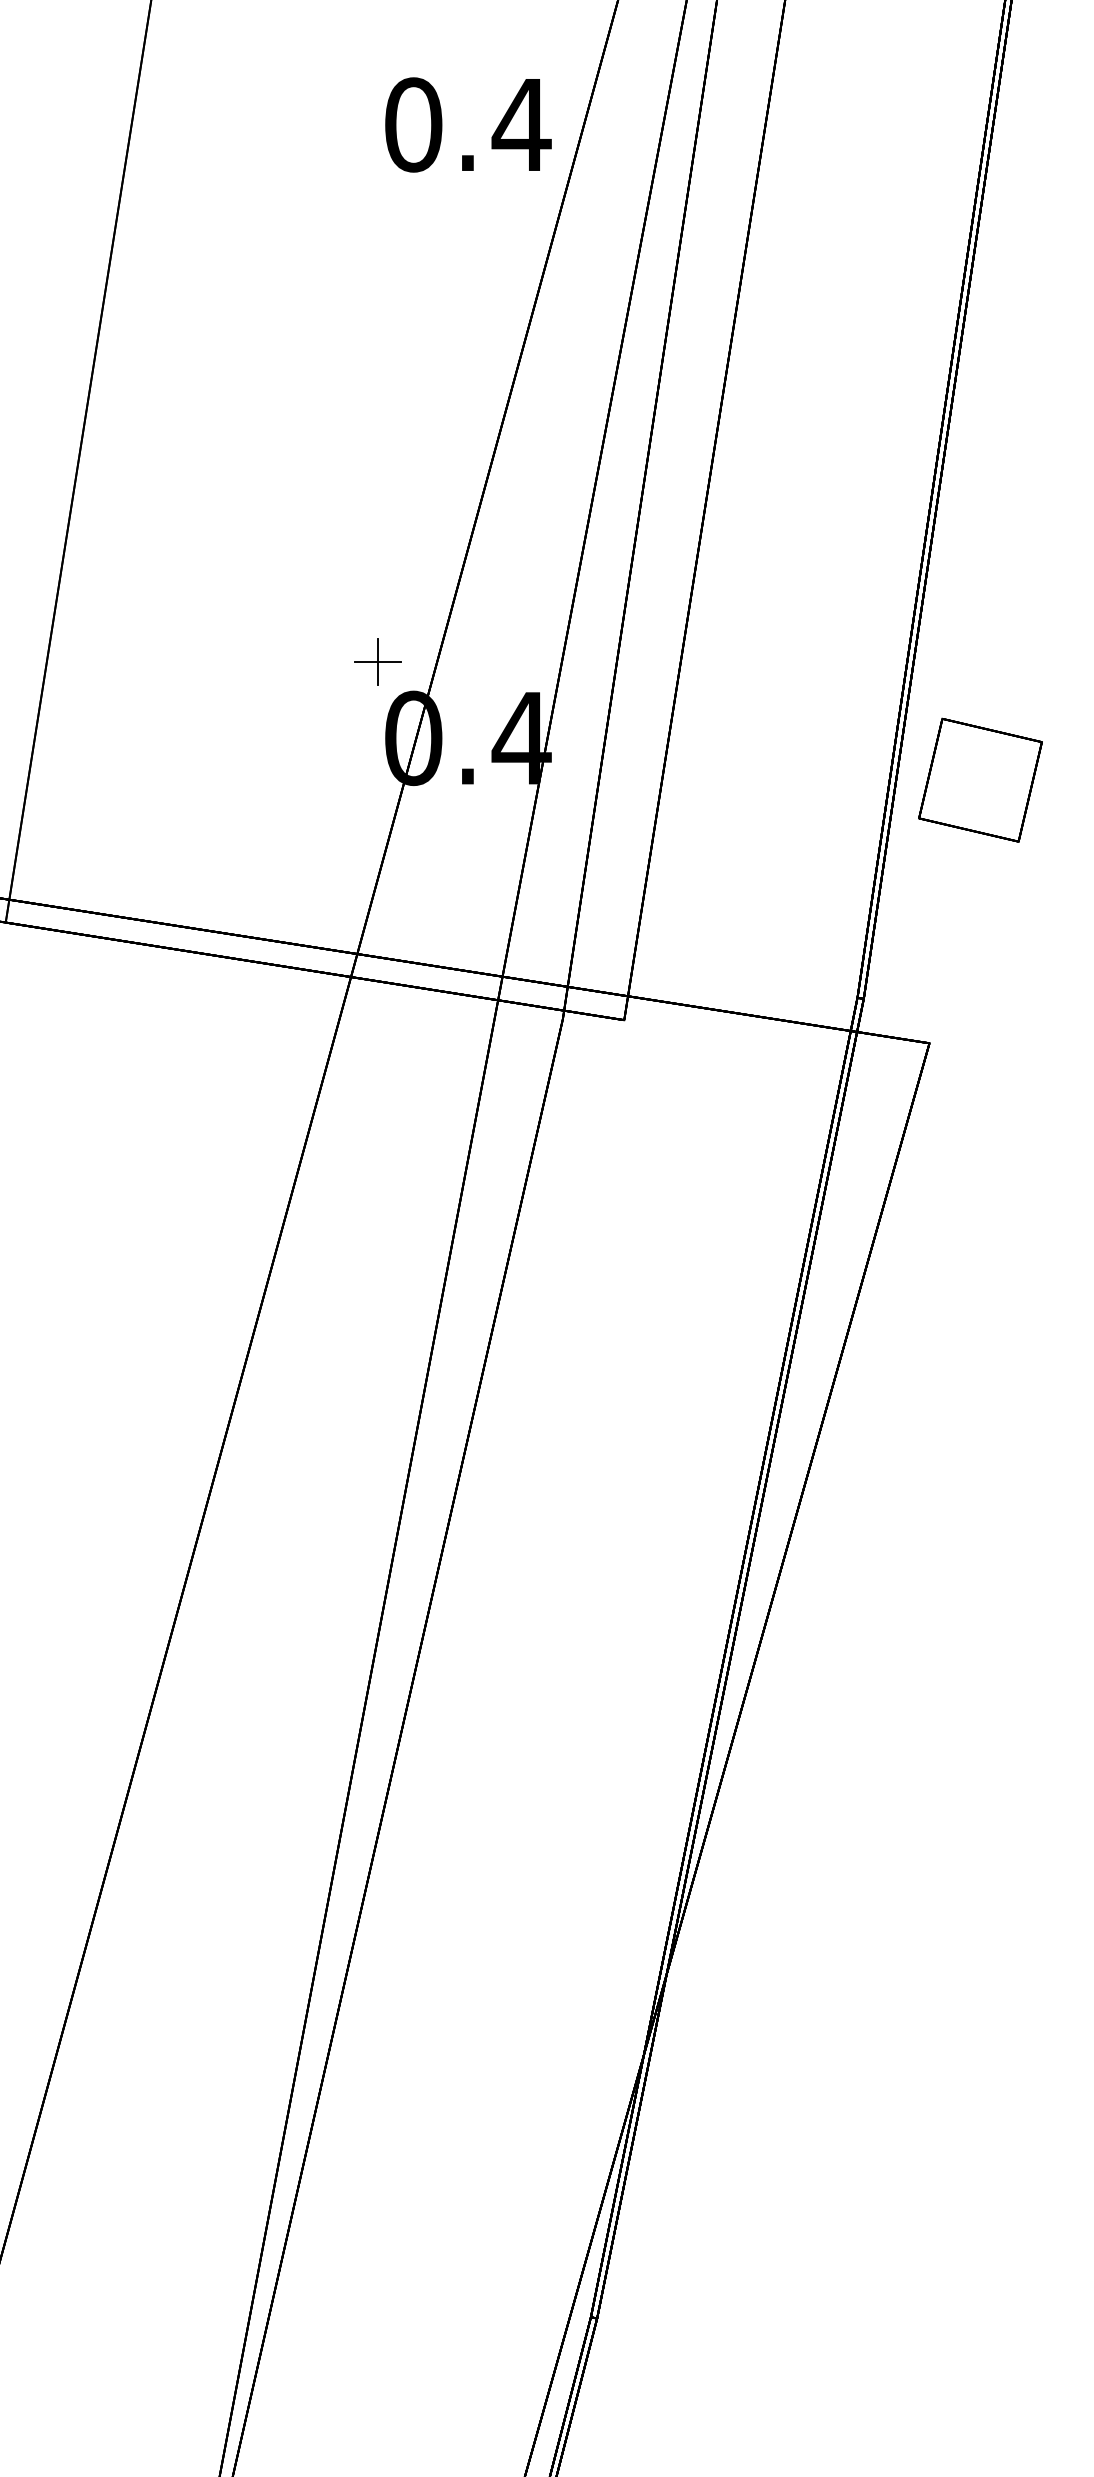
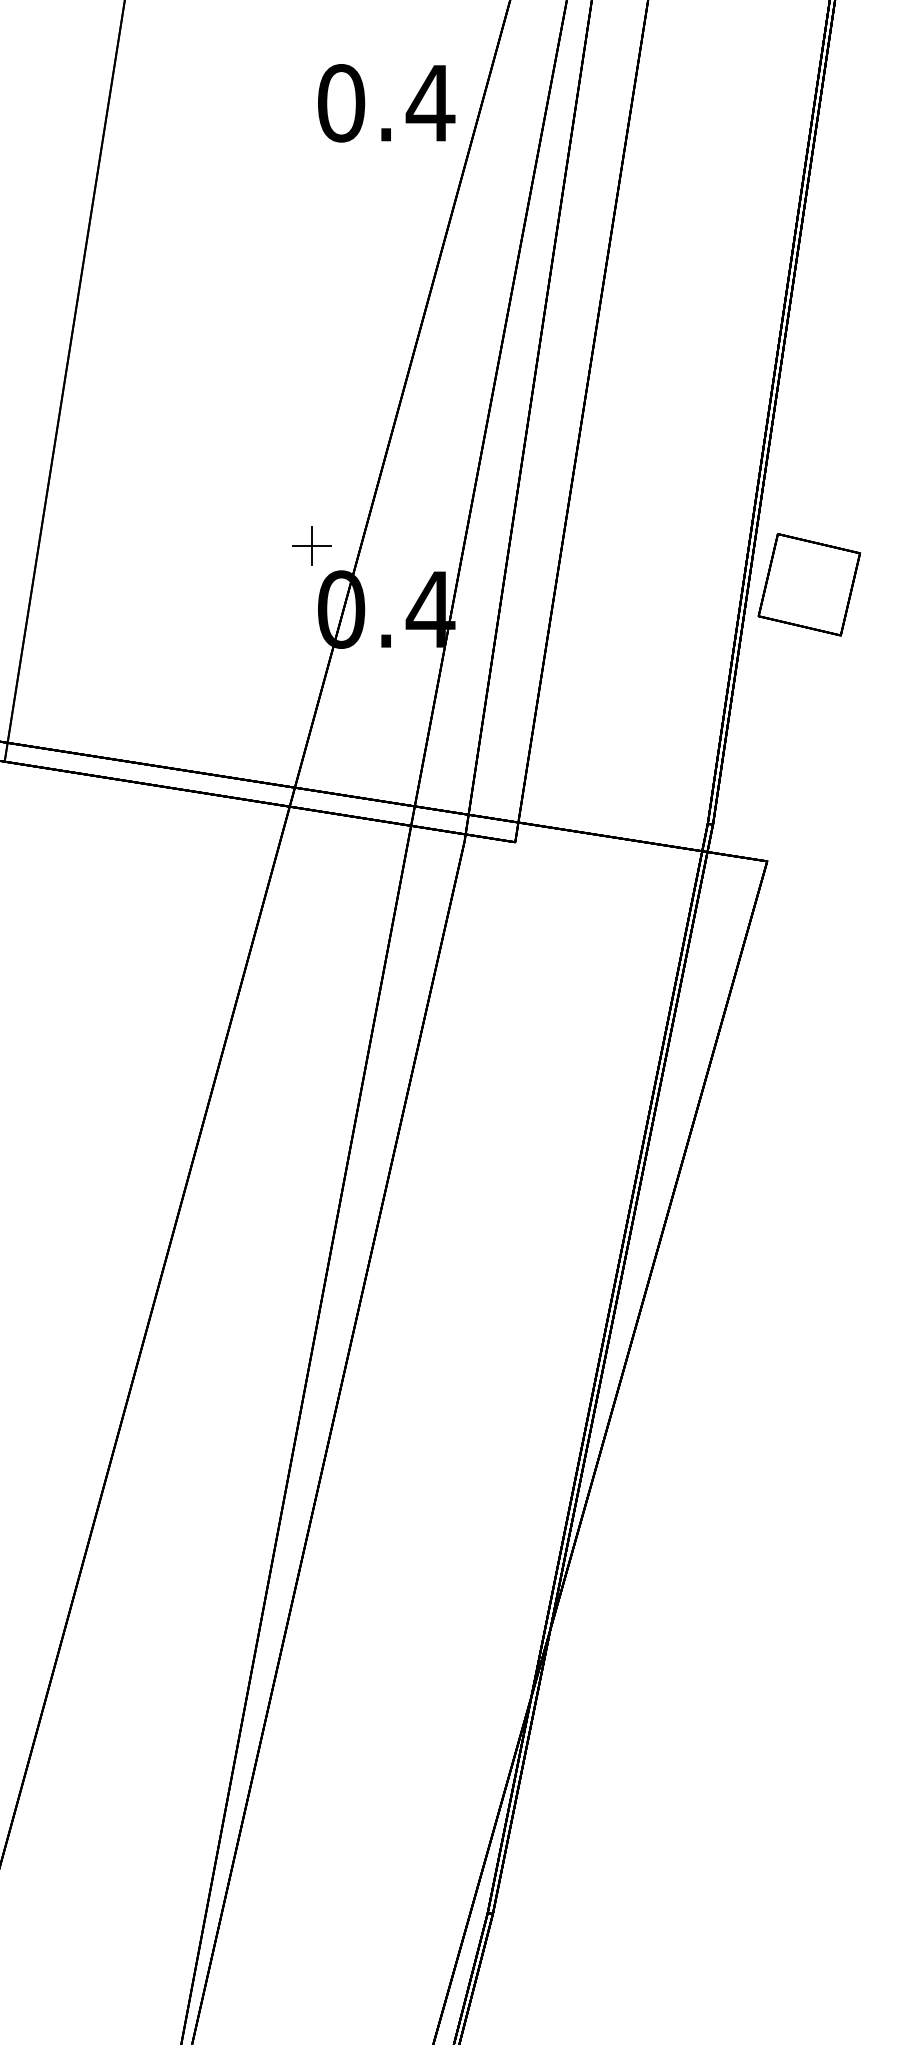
part: (980, 779) -> (809, 584), moved

